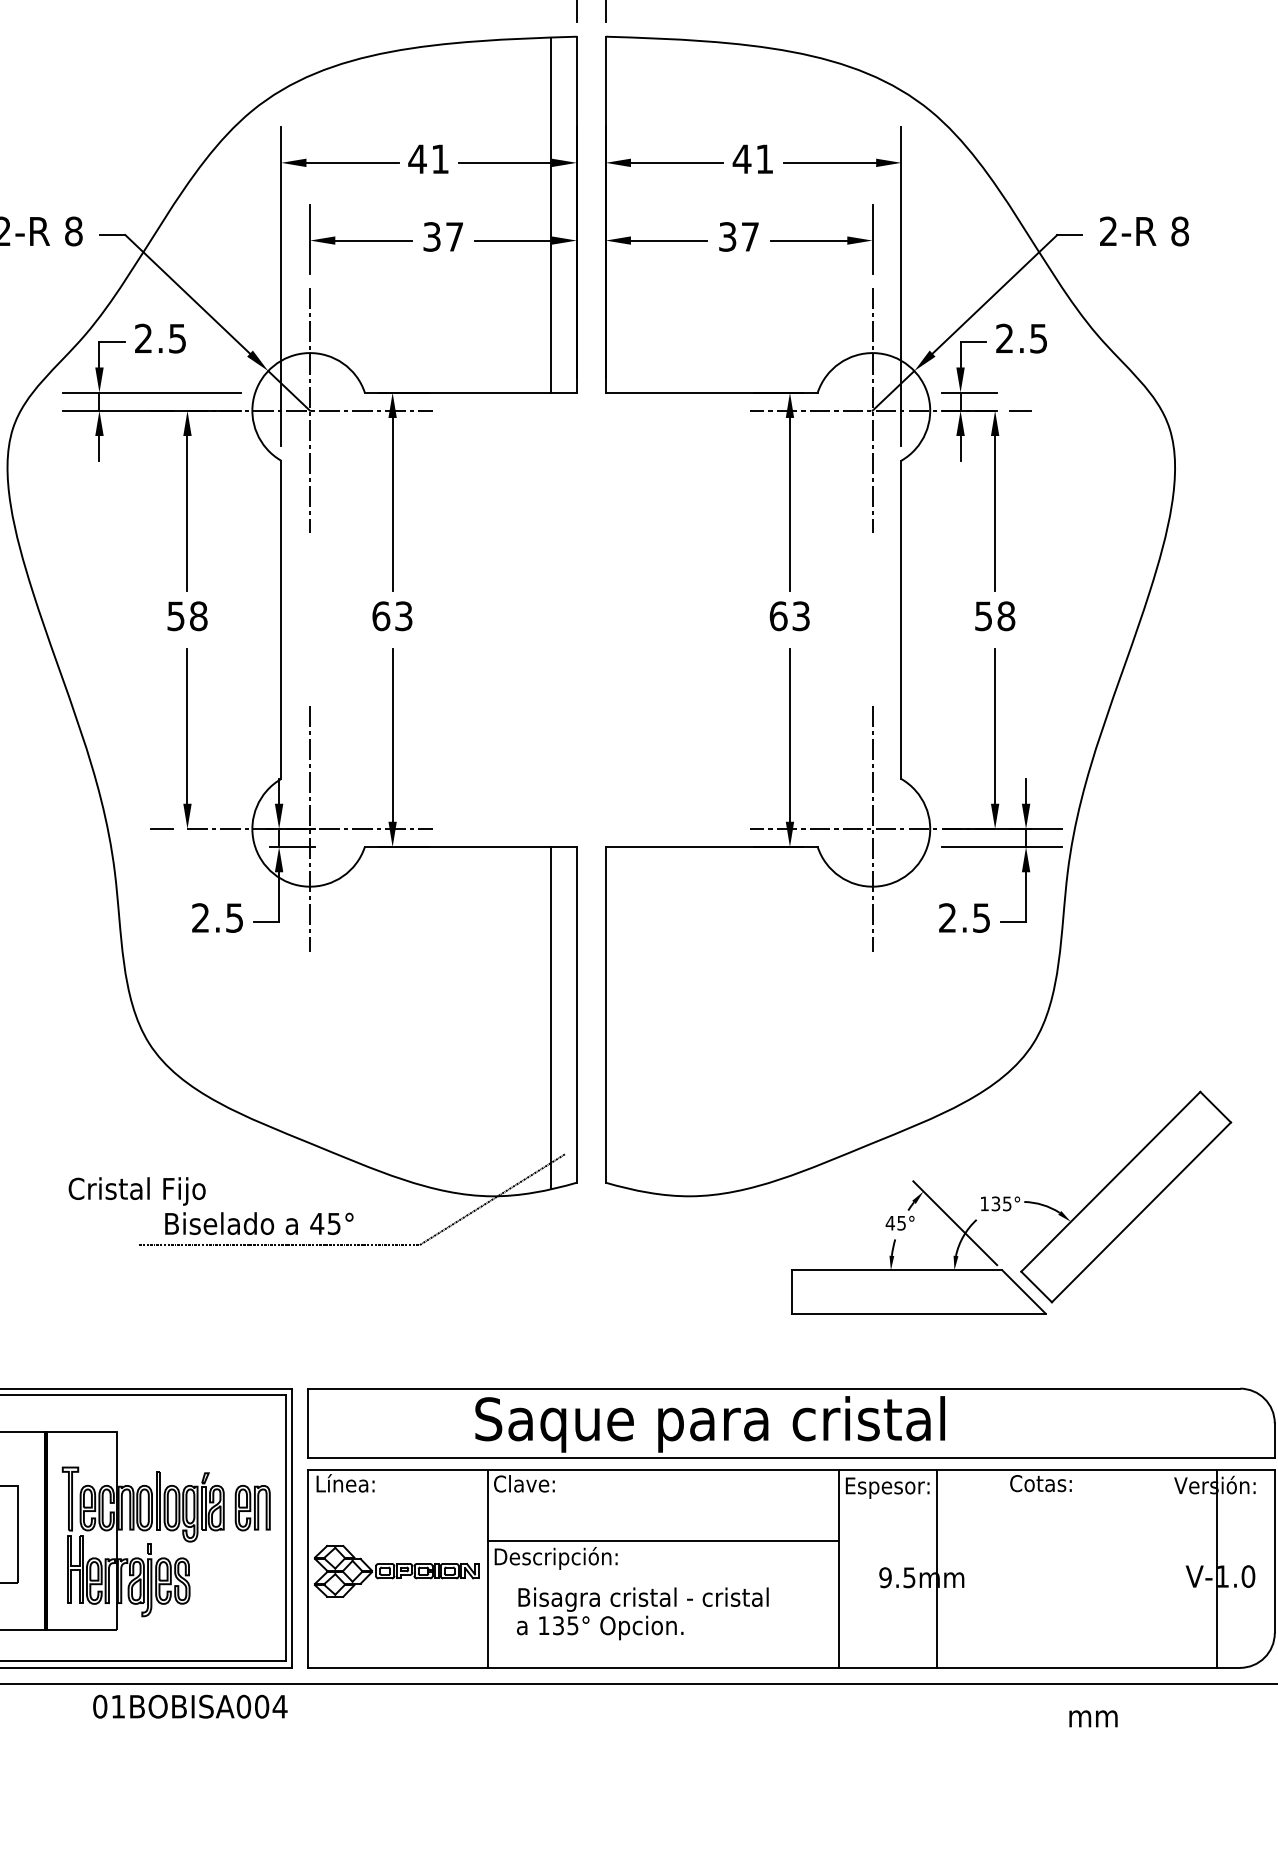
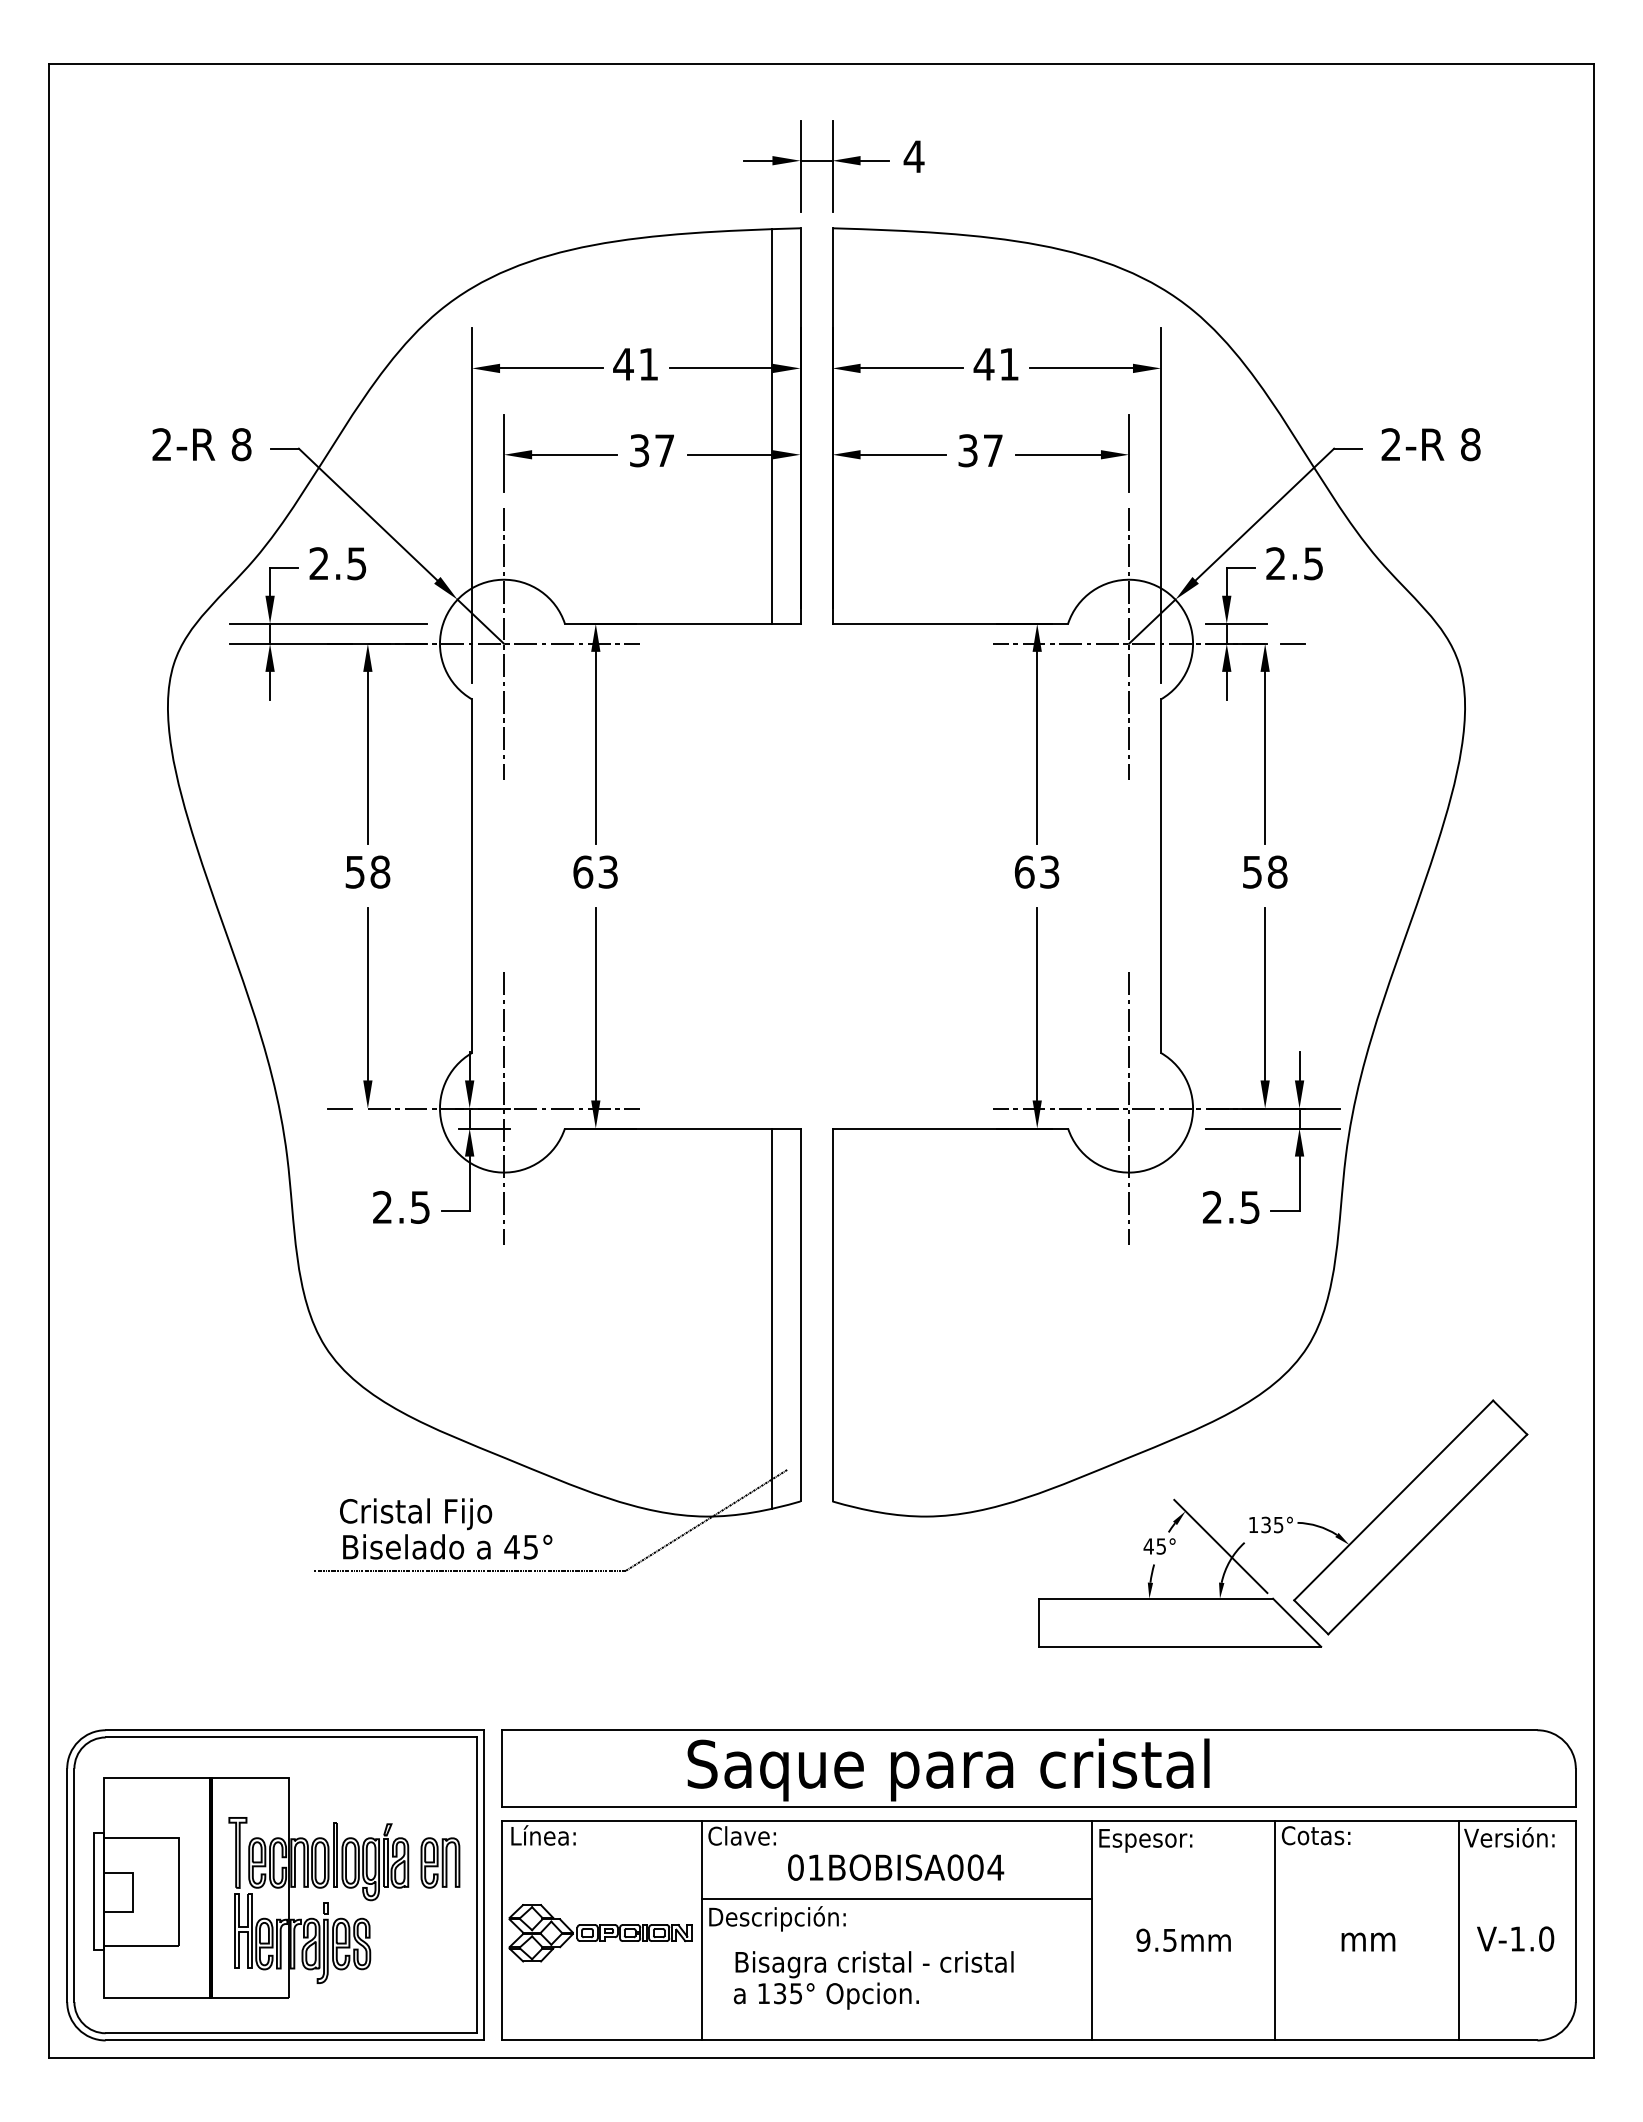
text: (137, 1191) -> (416, 1514), moved
line: (937, 1568) -> (1275, 1930), moved
line: (1216, 1568) -> (1458, 1930), moved
text: (190, 1706) -> (896, 1867), moved
text: (1093, 1718) -> (1368, 1941), moved

